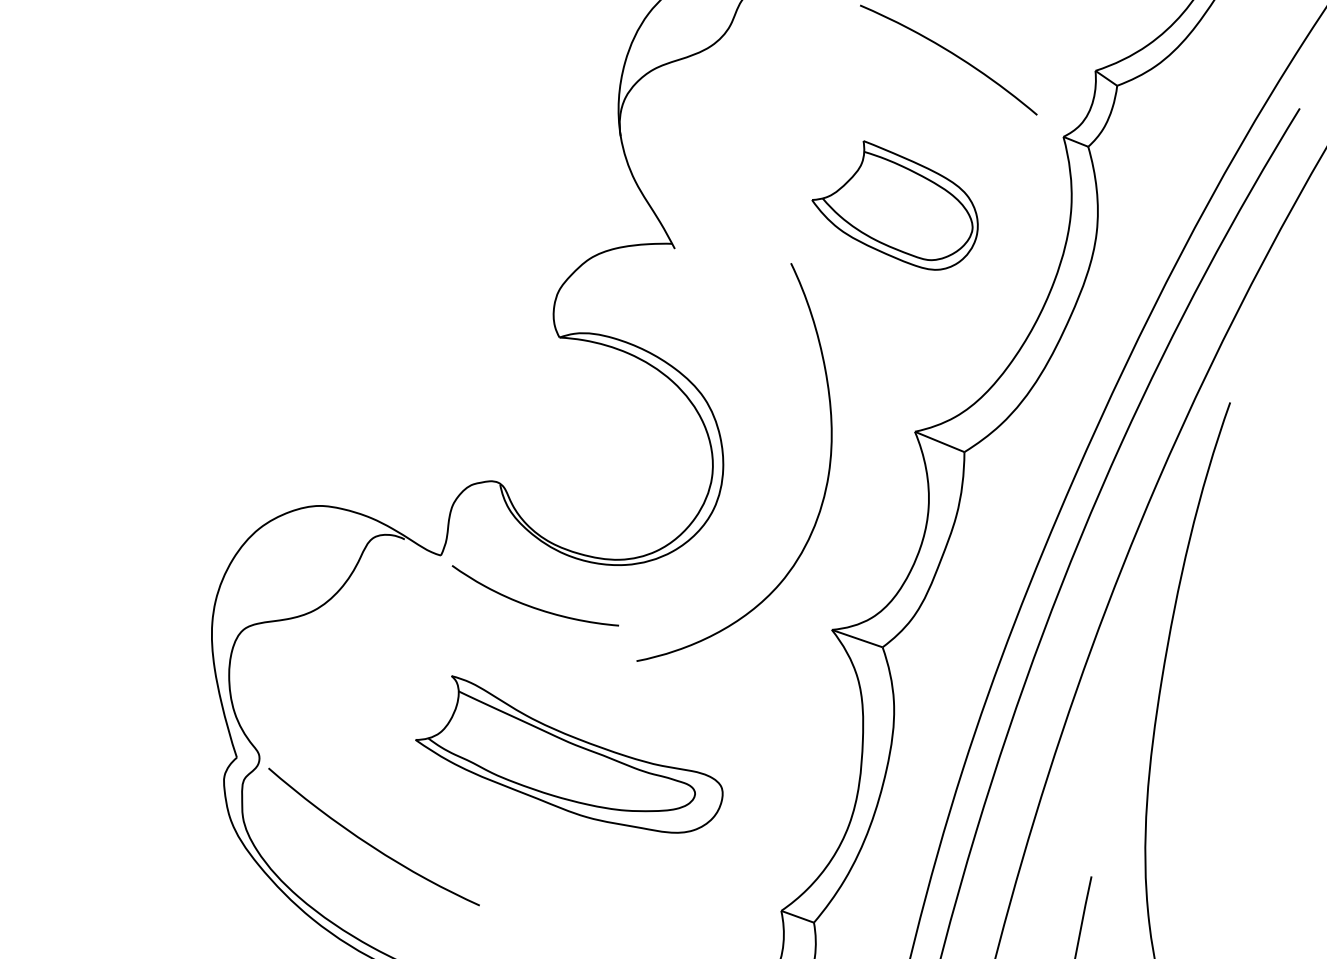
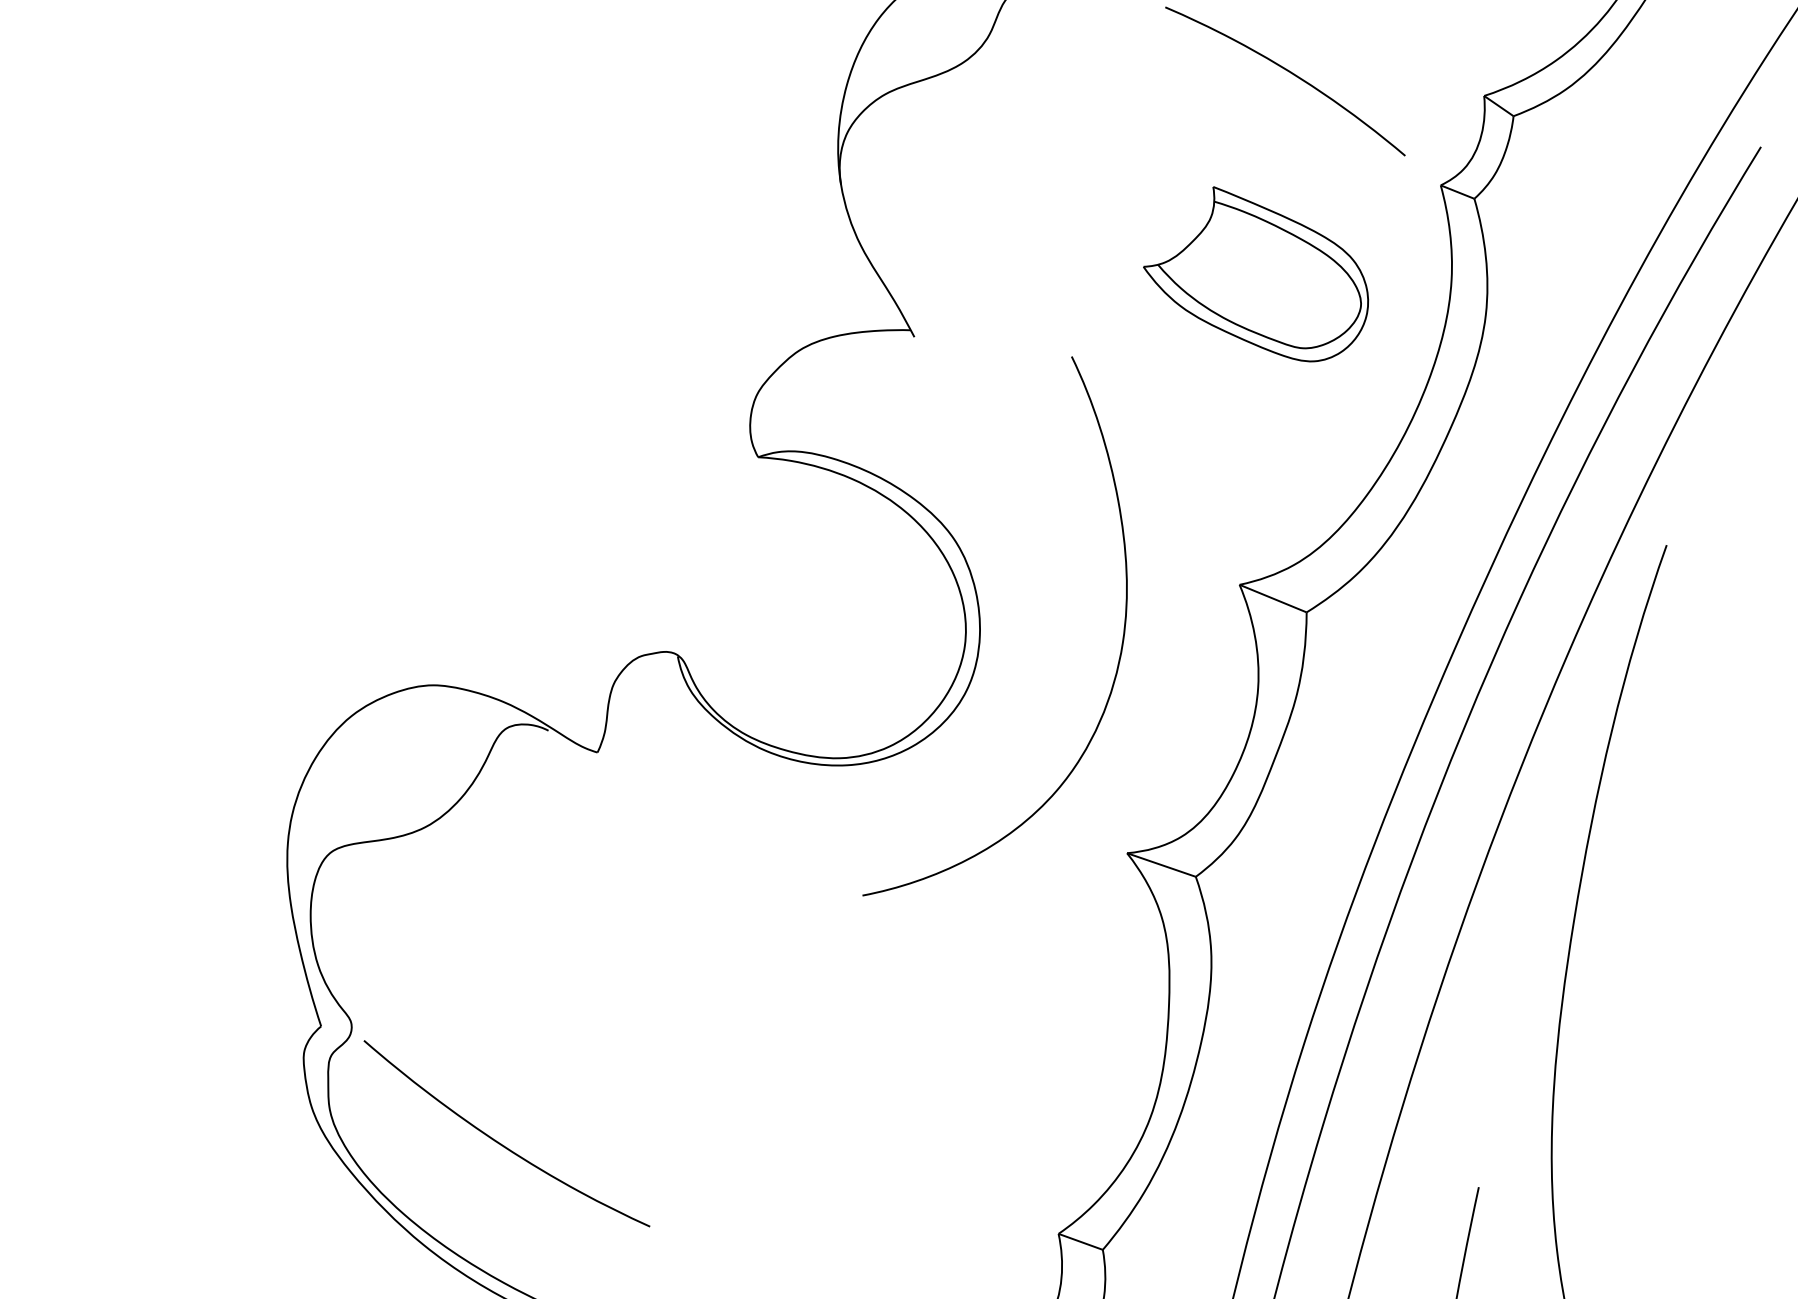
part: (894, 205) -> (1255, 274), moved
curve: (530, 605) -> (718, 820), removed
part: (569, 754) -> (771, 1022), removed

